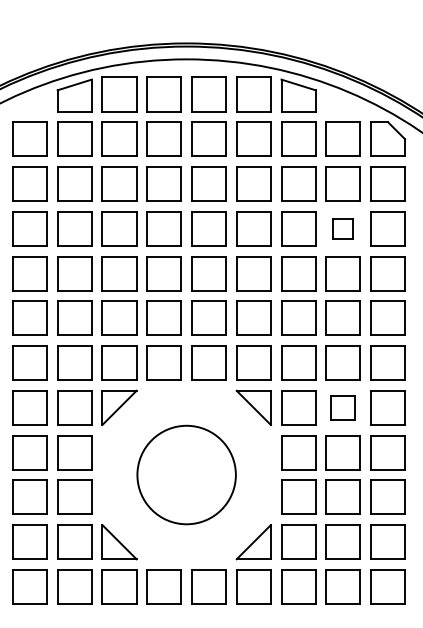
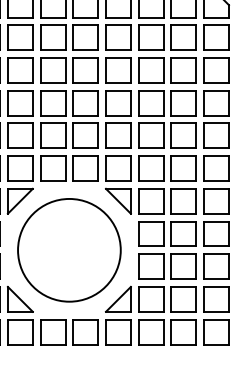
part: (342, 228) -> (183, 70), size x1.67
part: (342, 407) -> (183, 201), size x1.43
circle: (186, 474) -> (69, 249), size x1.43

